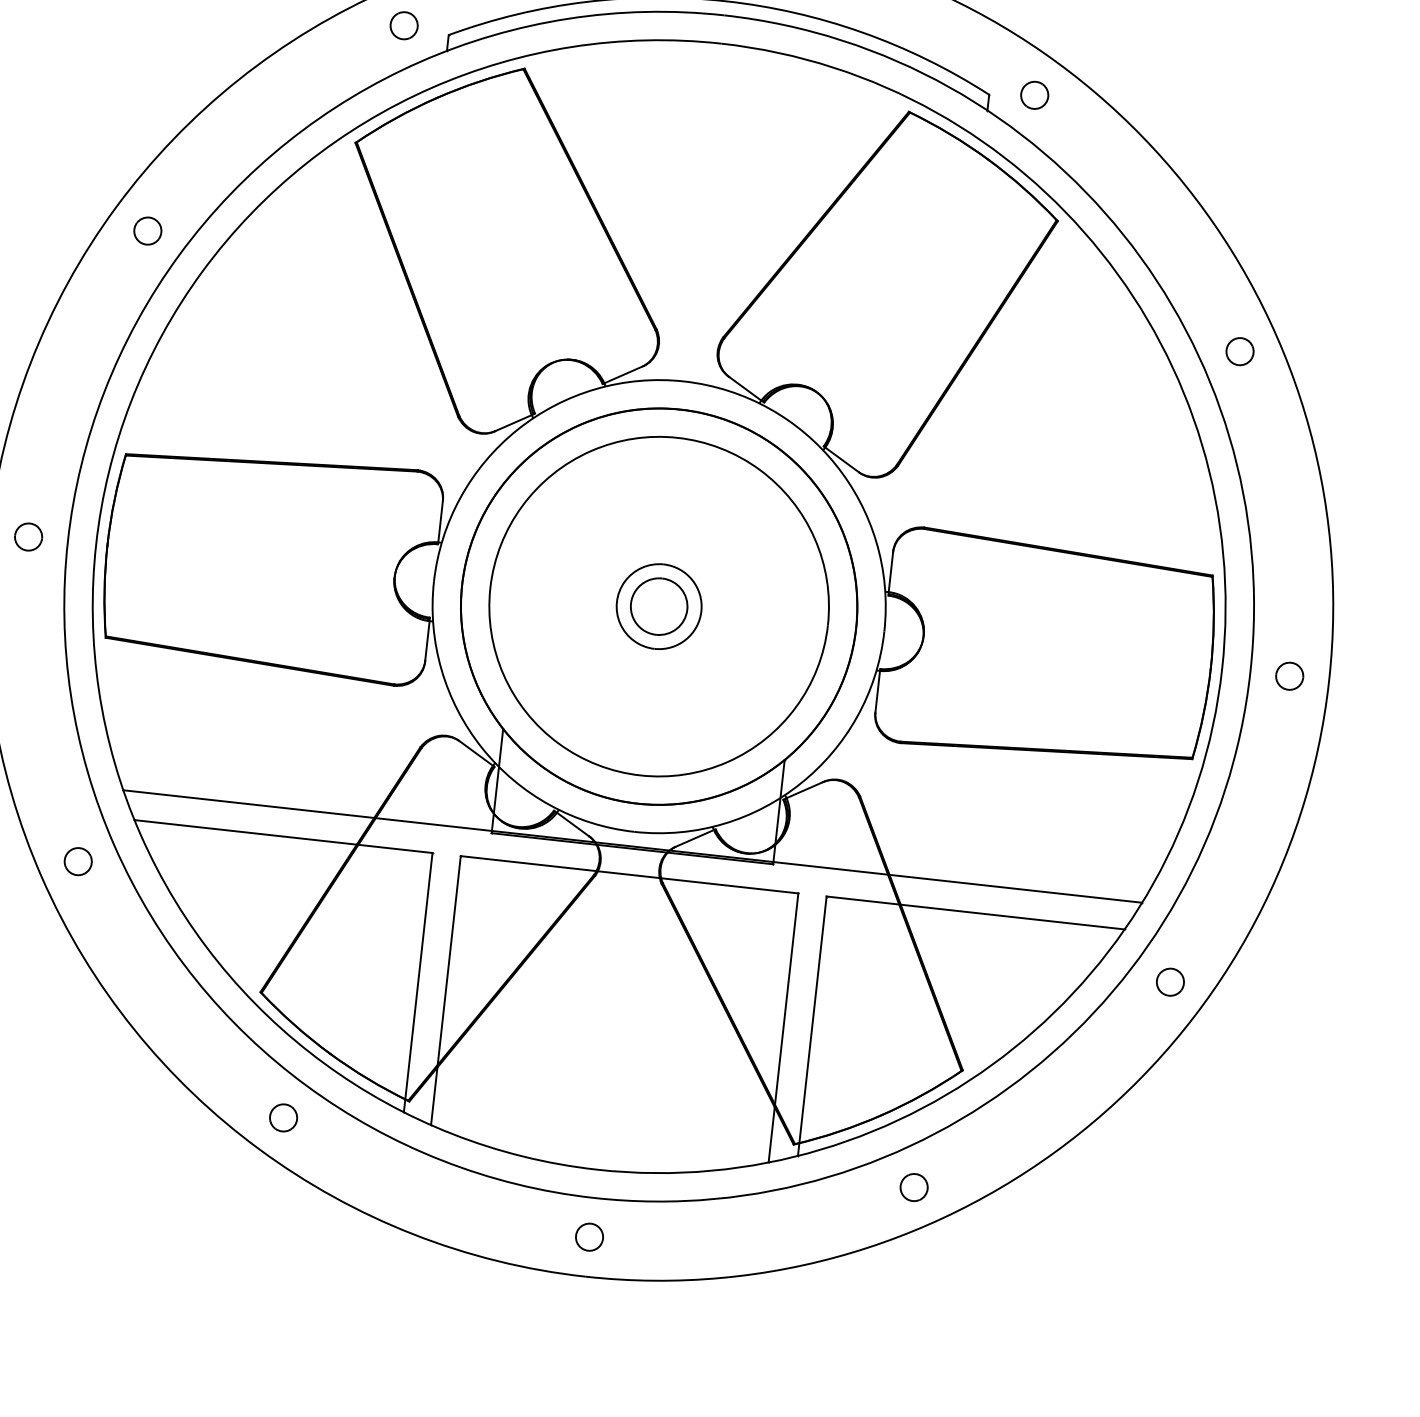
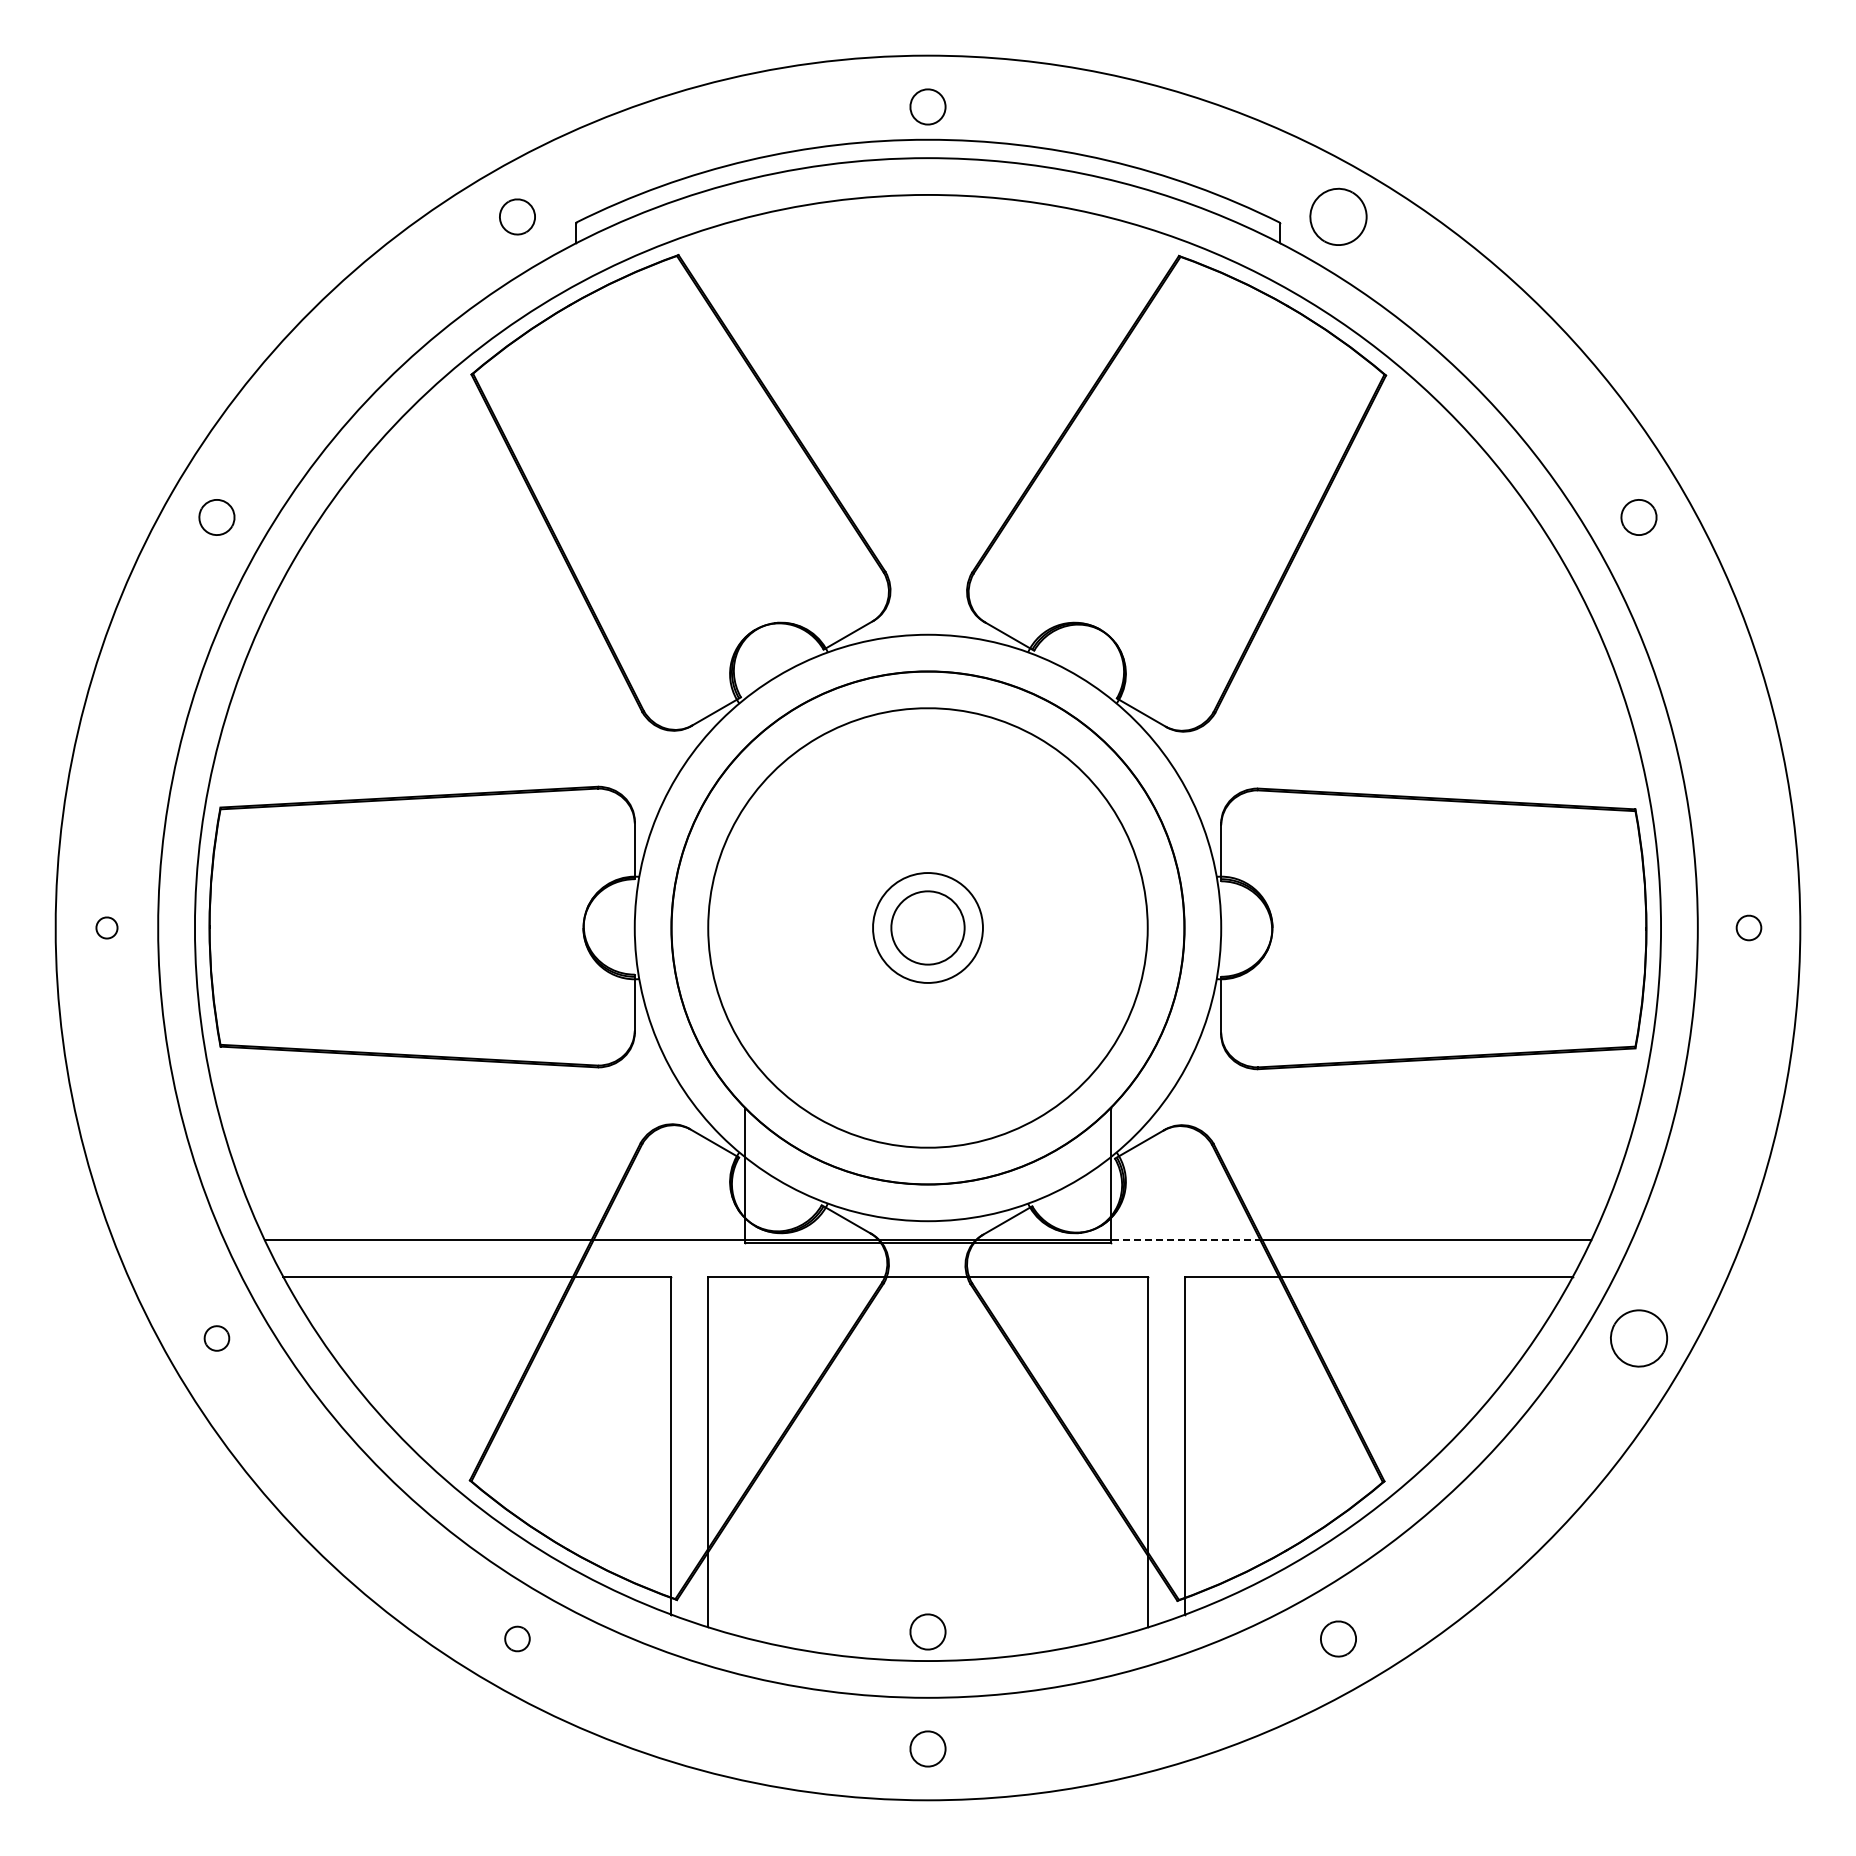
part: (1034, 95) -> (1338, 216), size x1.6
part: (28, 536) -> (106, 927), size x0.6
part: (1289, 675) -> (1748, 927), size x0.7
part: (77, 861) -> (216, 1338), size x0.7
line: (831, 868) -> (1186, 1240), solid -> dashed
part: (1170, 982) -> (1638, 1338), size x1.6
part: (283, 1117) -> (517, 1638), size x0.7
part: (599, 1146) -> (927, 1631), added

